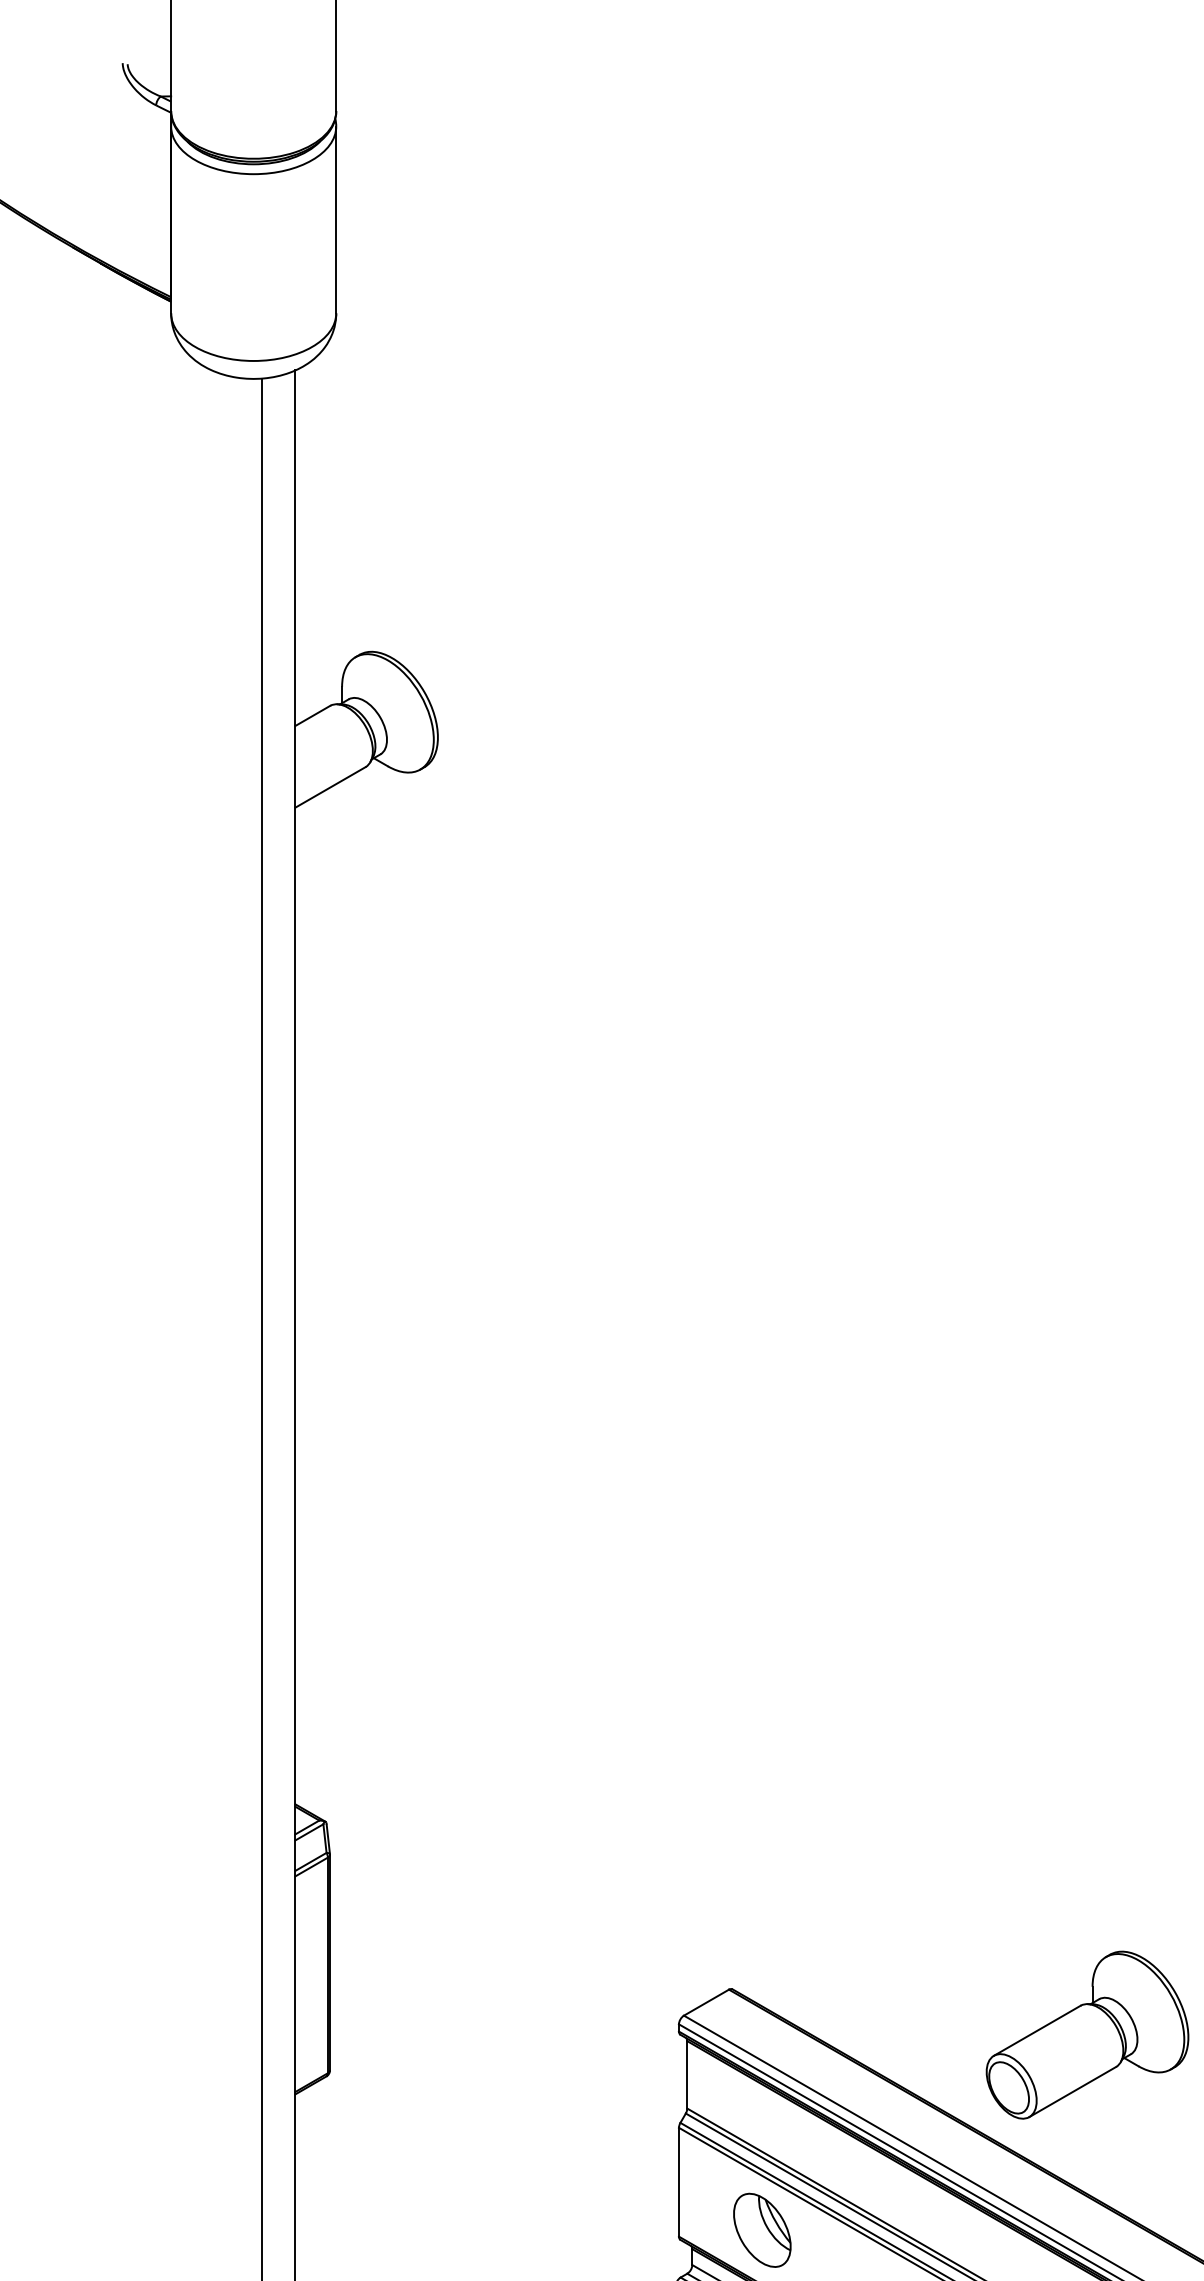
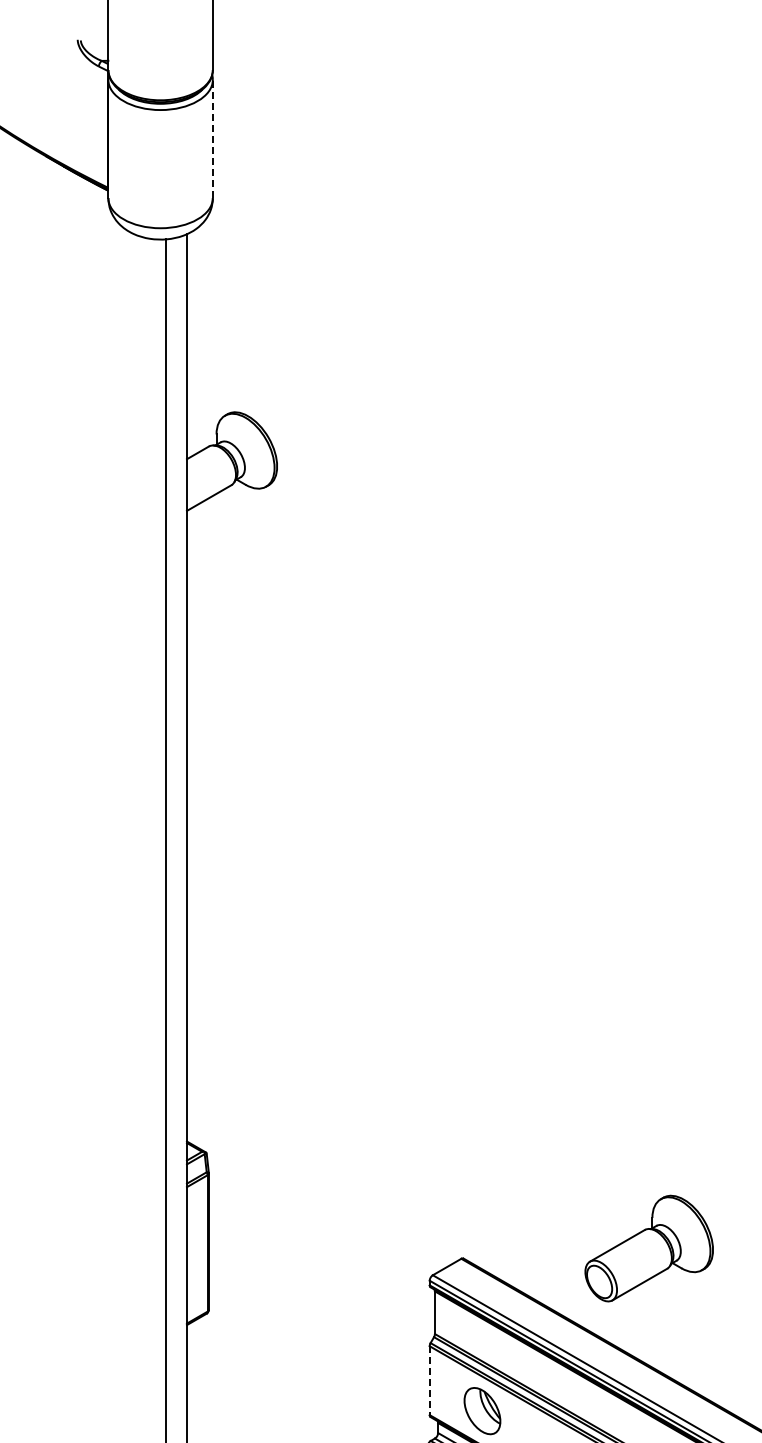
line: (335, 219) -> (212, 138), solid -> dashed
part: (1086, 2035) -> (648, 1248), moved
line: (678, 2183) -> (429, 1381), solid -> dashed

